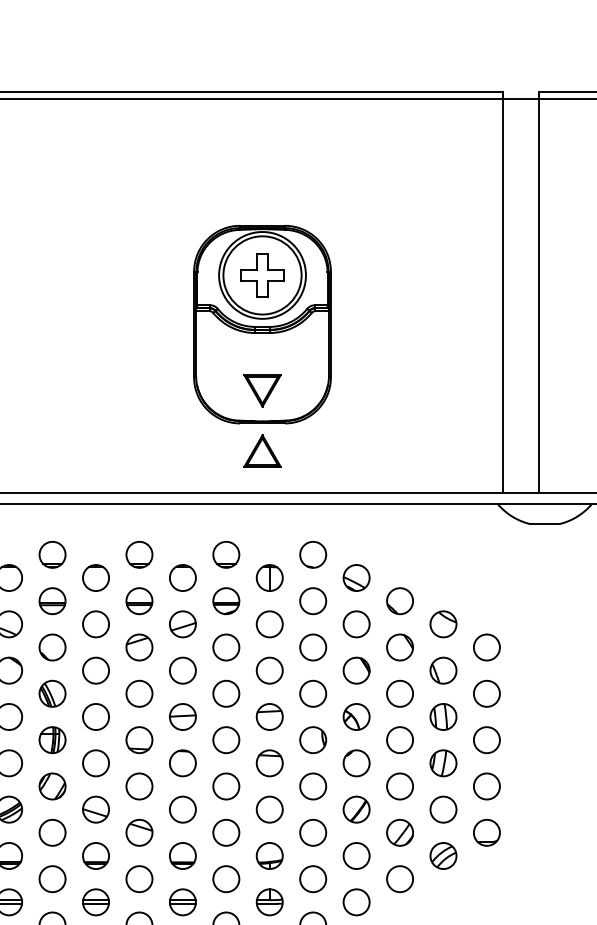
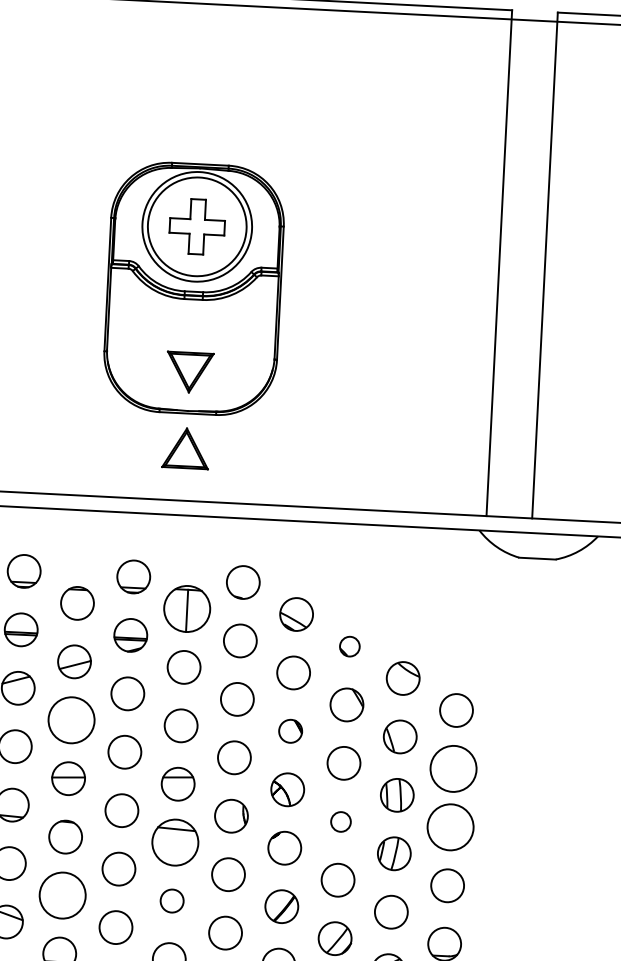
part: (269, 577) -> (186, 608), size x1.4
part: (399, 601) -> (349, 646), size x0.6
circle: (182, 670) -> (71, 720), size x1.4
part: (356, 670) -> (290, 731), size x0.7
circle: (486, 693) -> (453, 768), size x1.4
circle: (399, 740) -> (340, 822), size x0.6
circle: (486, 740) -> (450, 827), size x1.4
part: (269, 763) -> (174, 842), size x1.4
circle: (182, 809) -> (62, 895), size x1.4
circle: (269, 809) -> (171, 900), size x0.7

